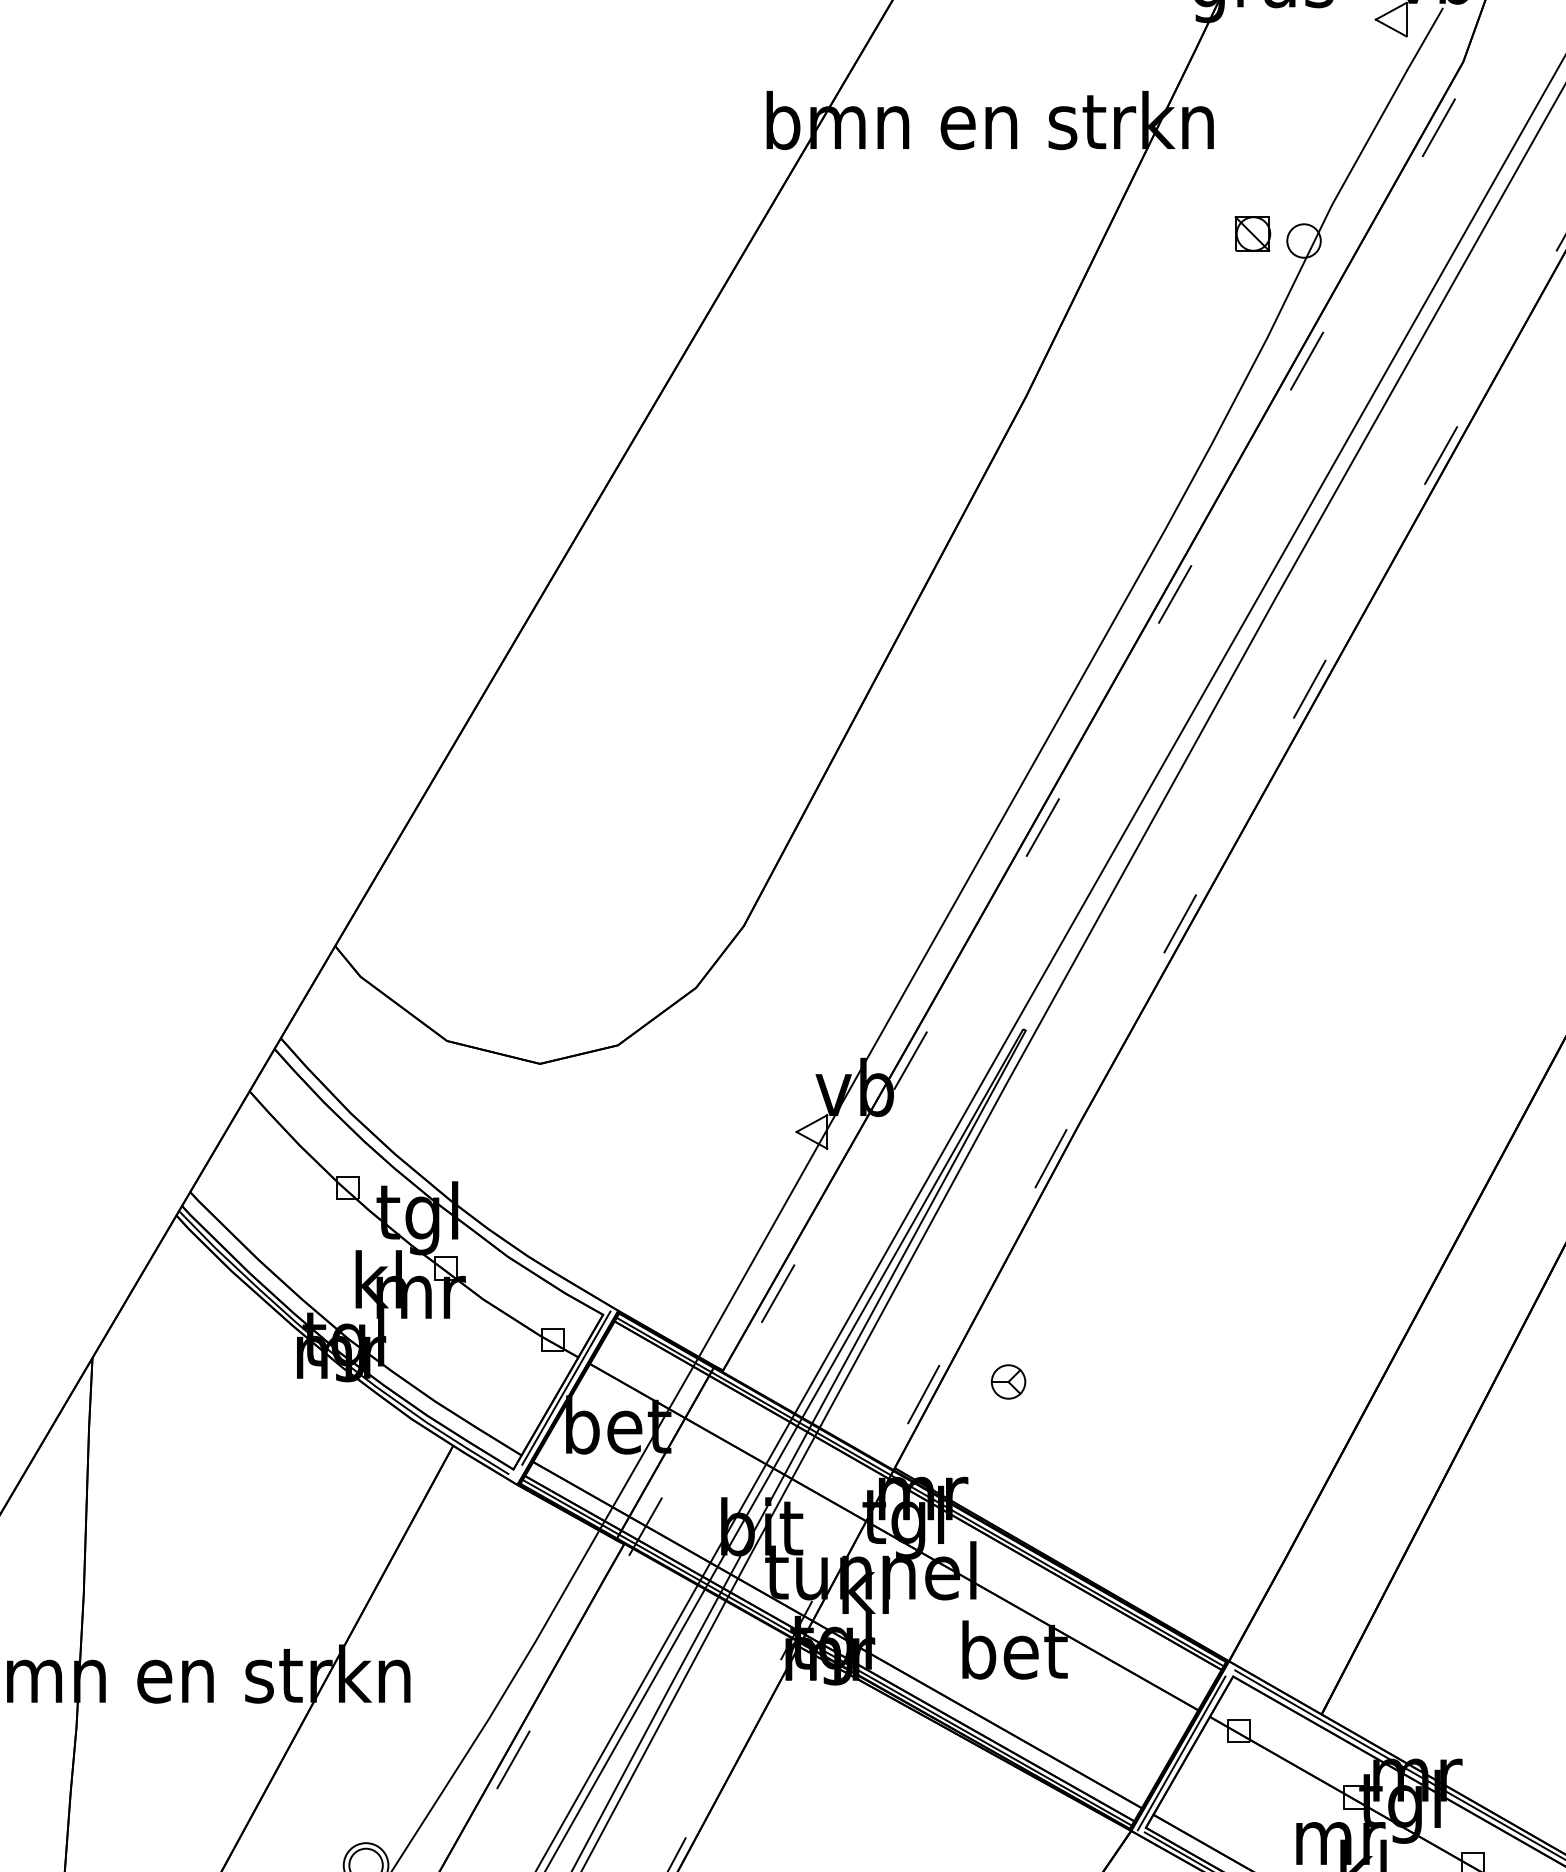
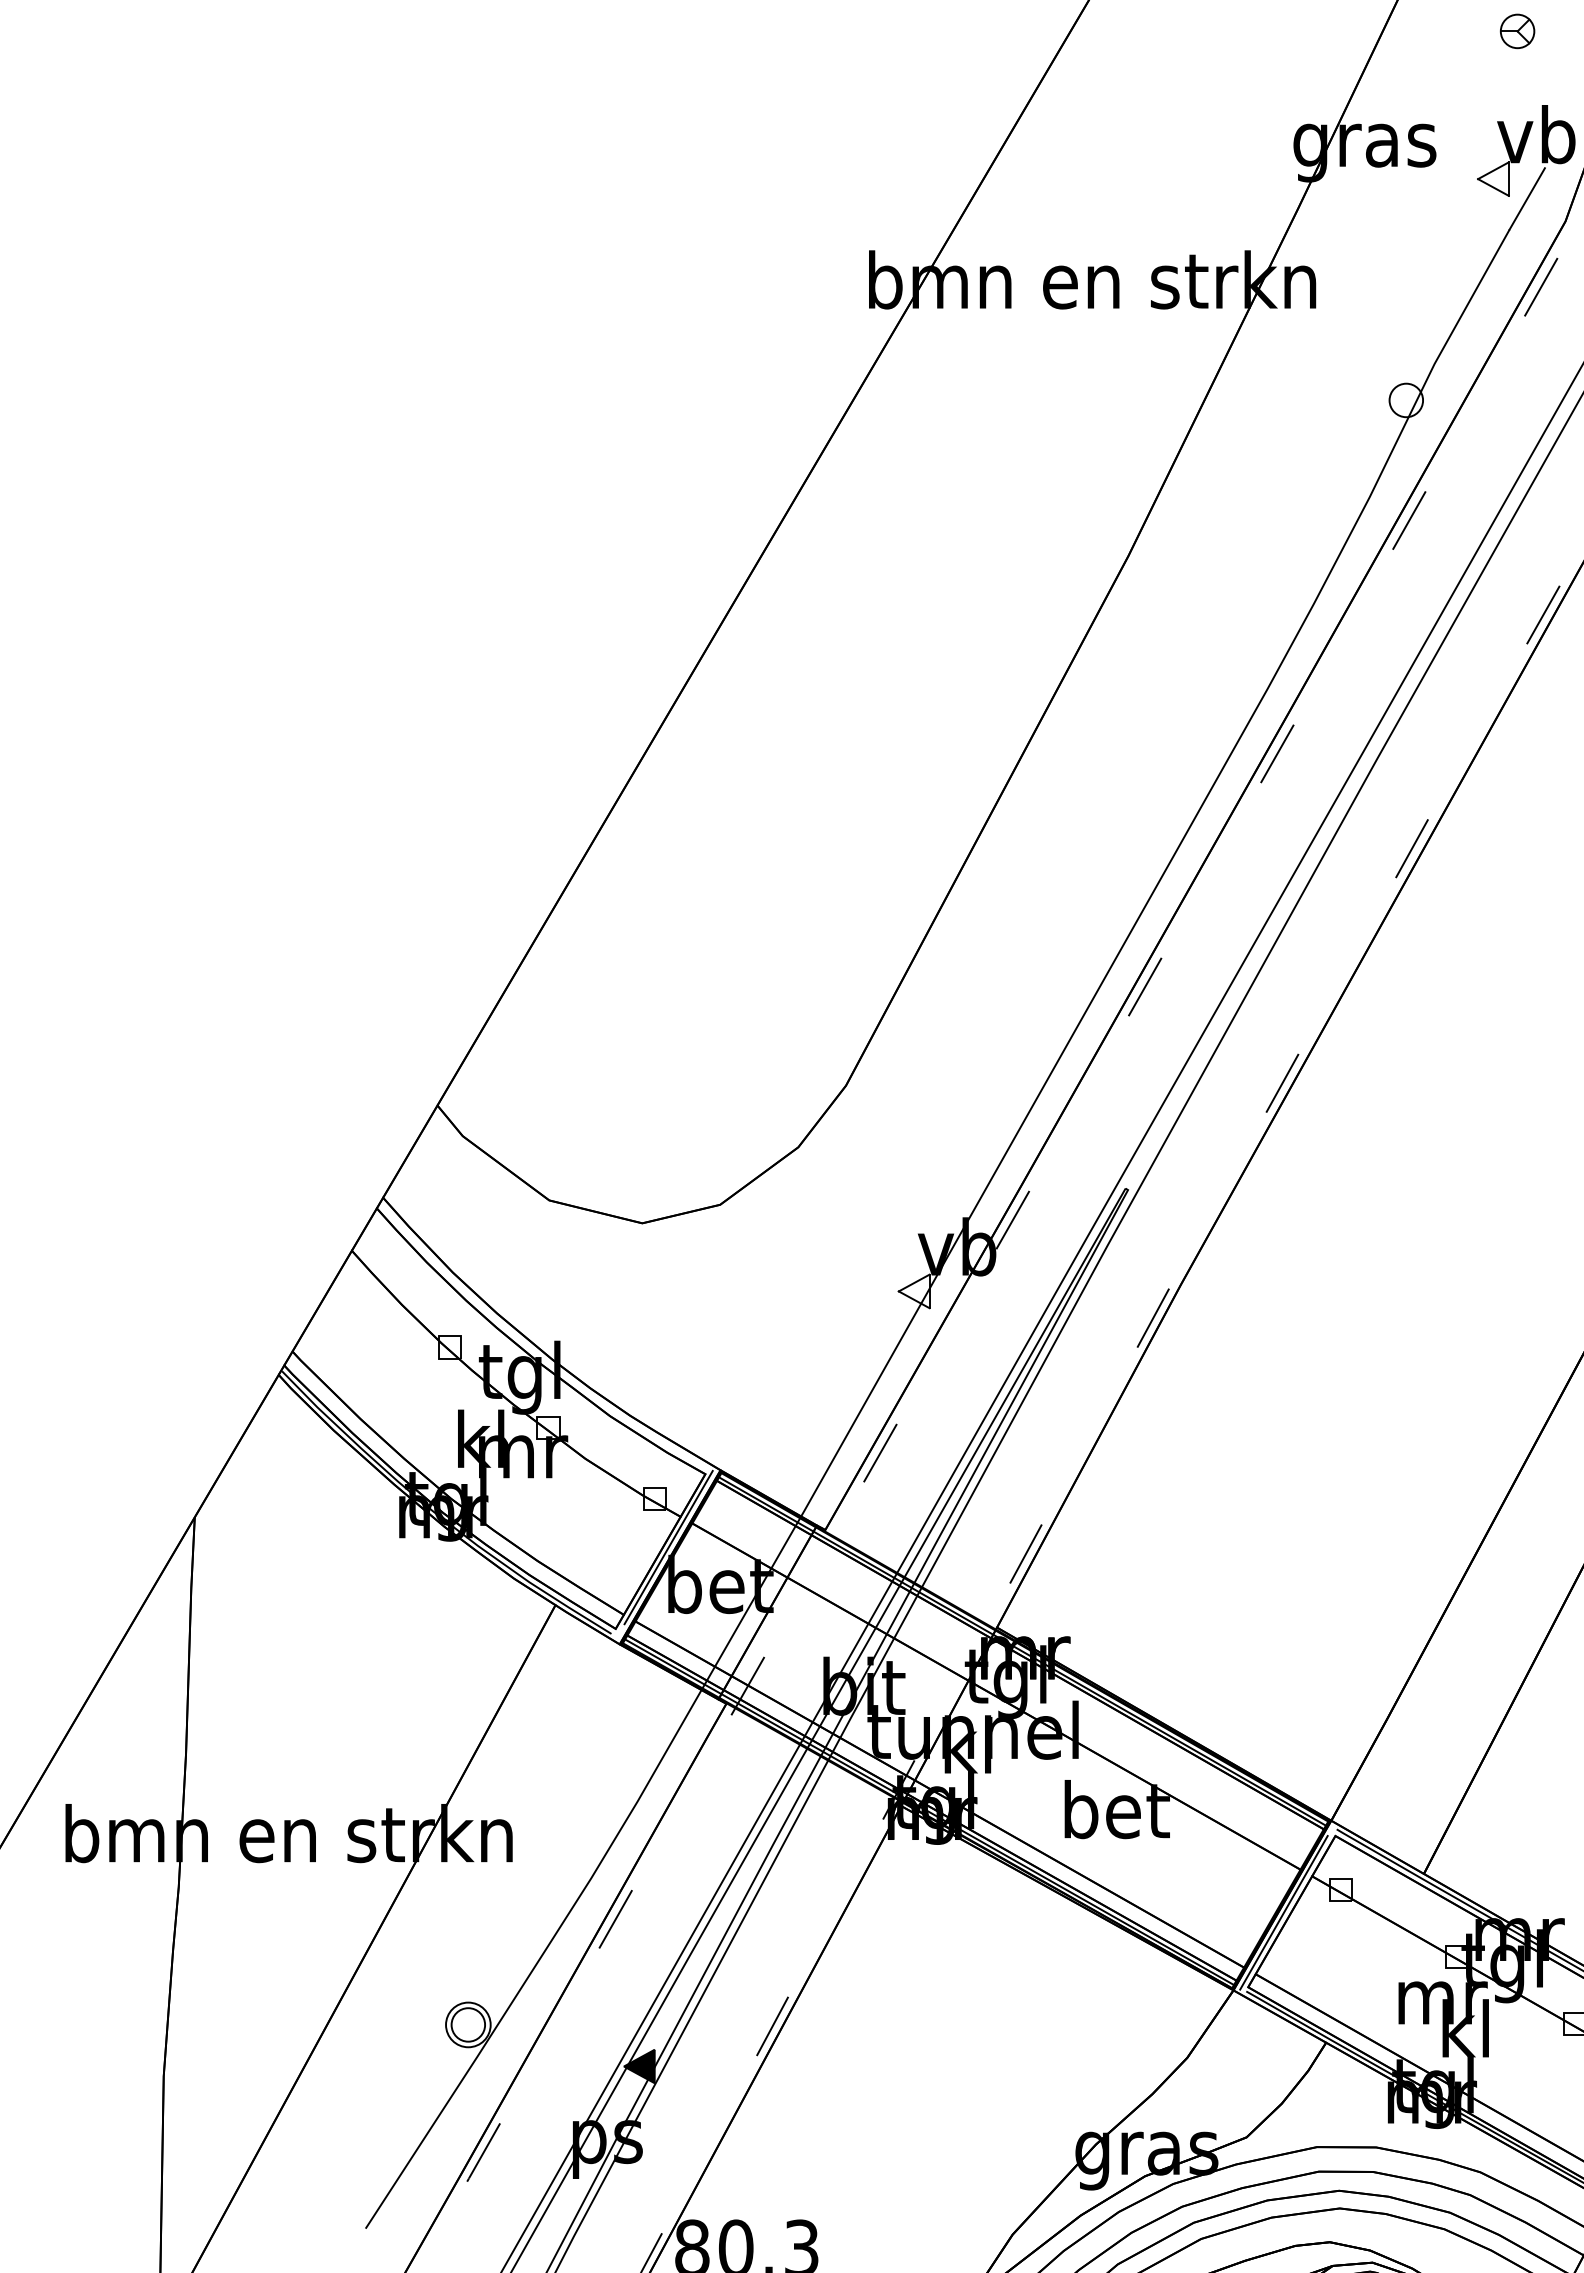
part: (1252, 234) -> (1354, 393), removed
part: (1008, 1382) -> (1110, 1541), removed

